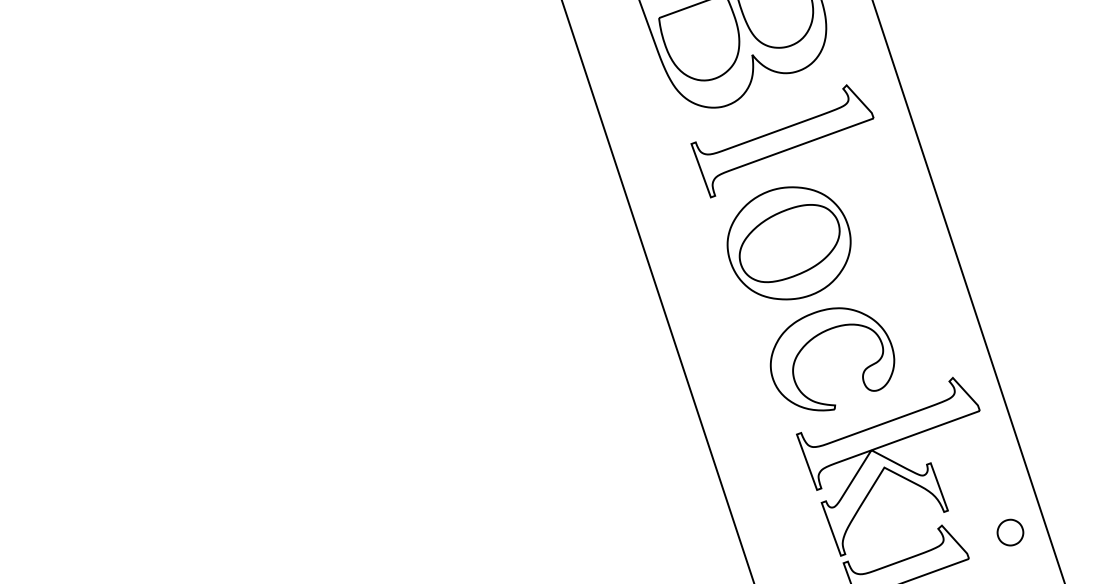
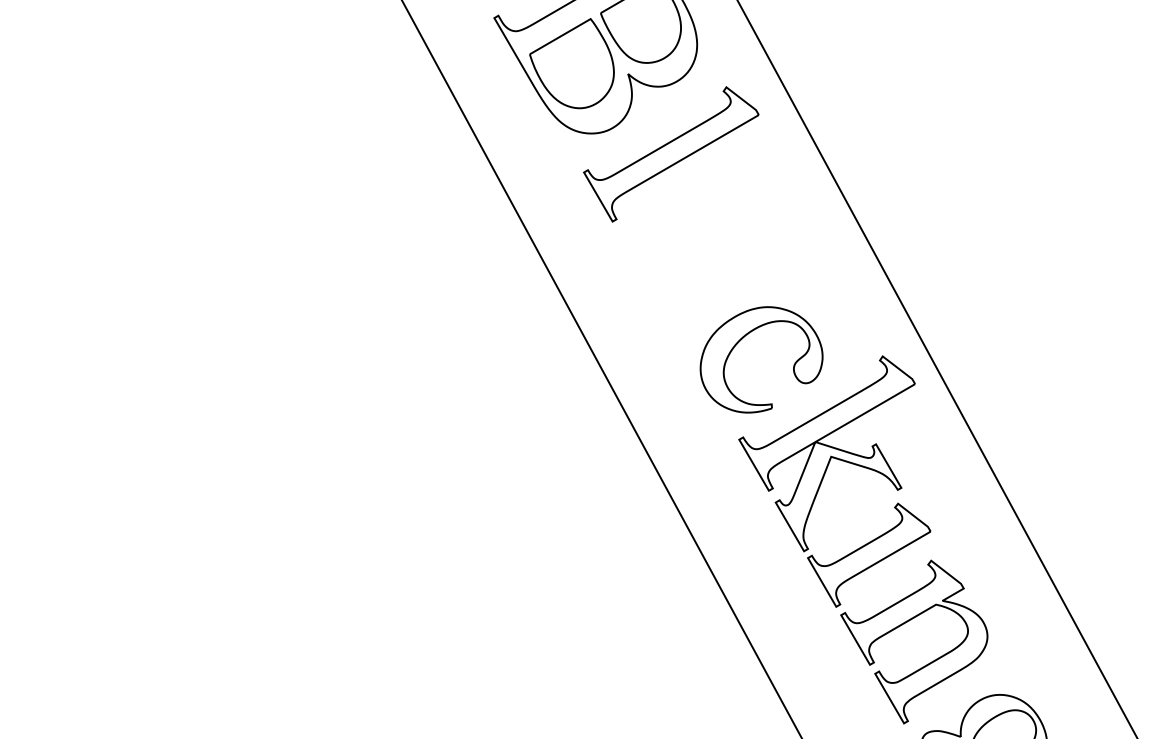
part: (788, 242) -> (697, 252), removed
part: (1010, 532) -> (966, 498), removed

